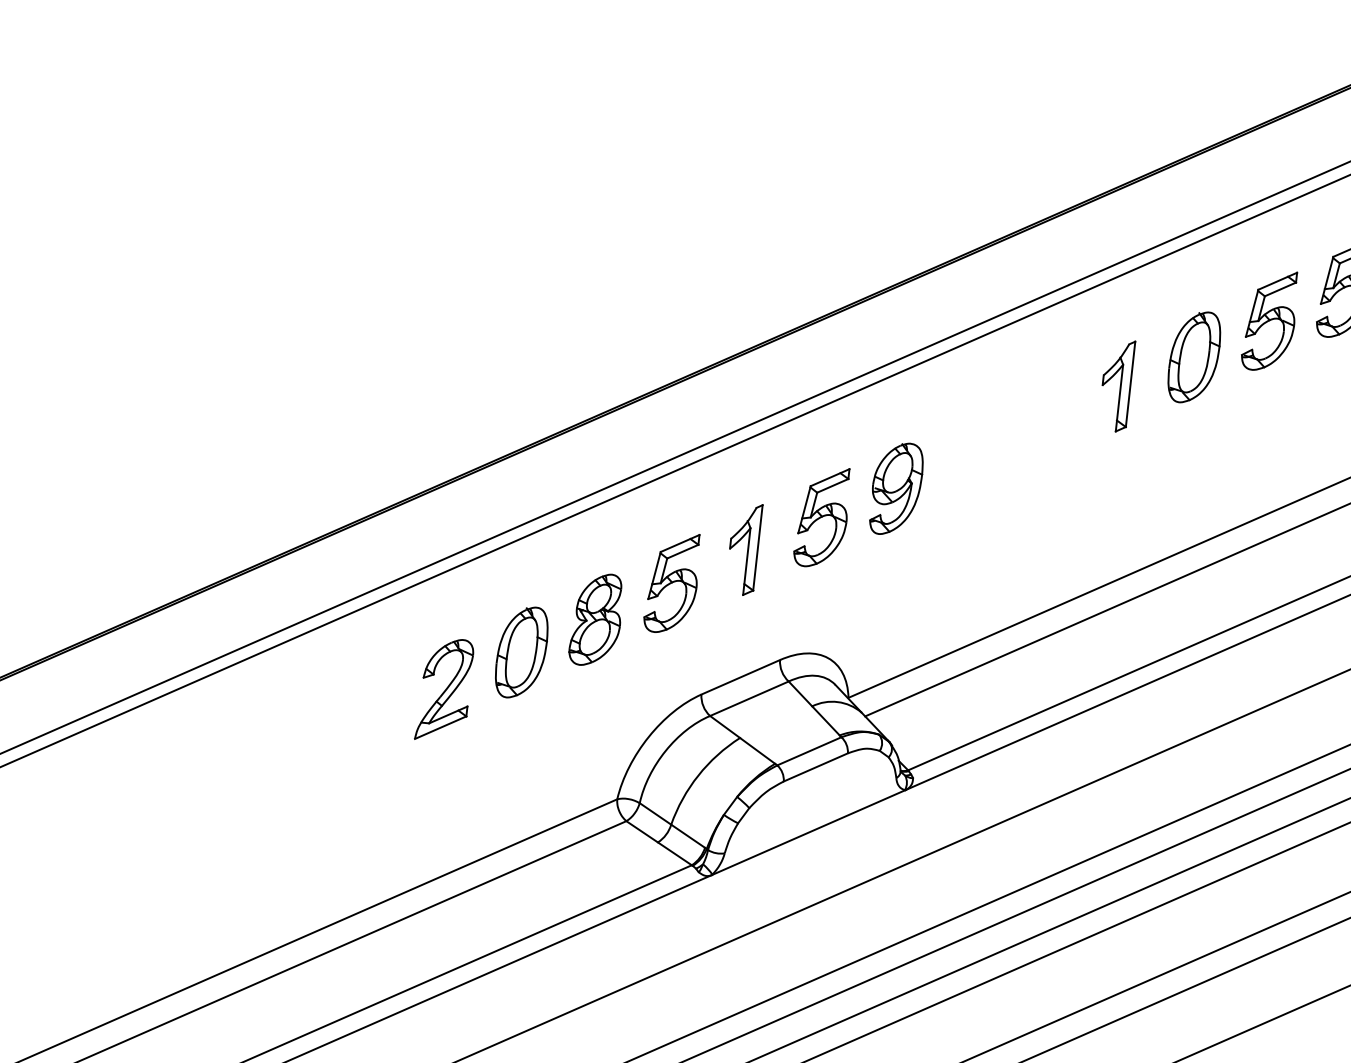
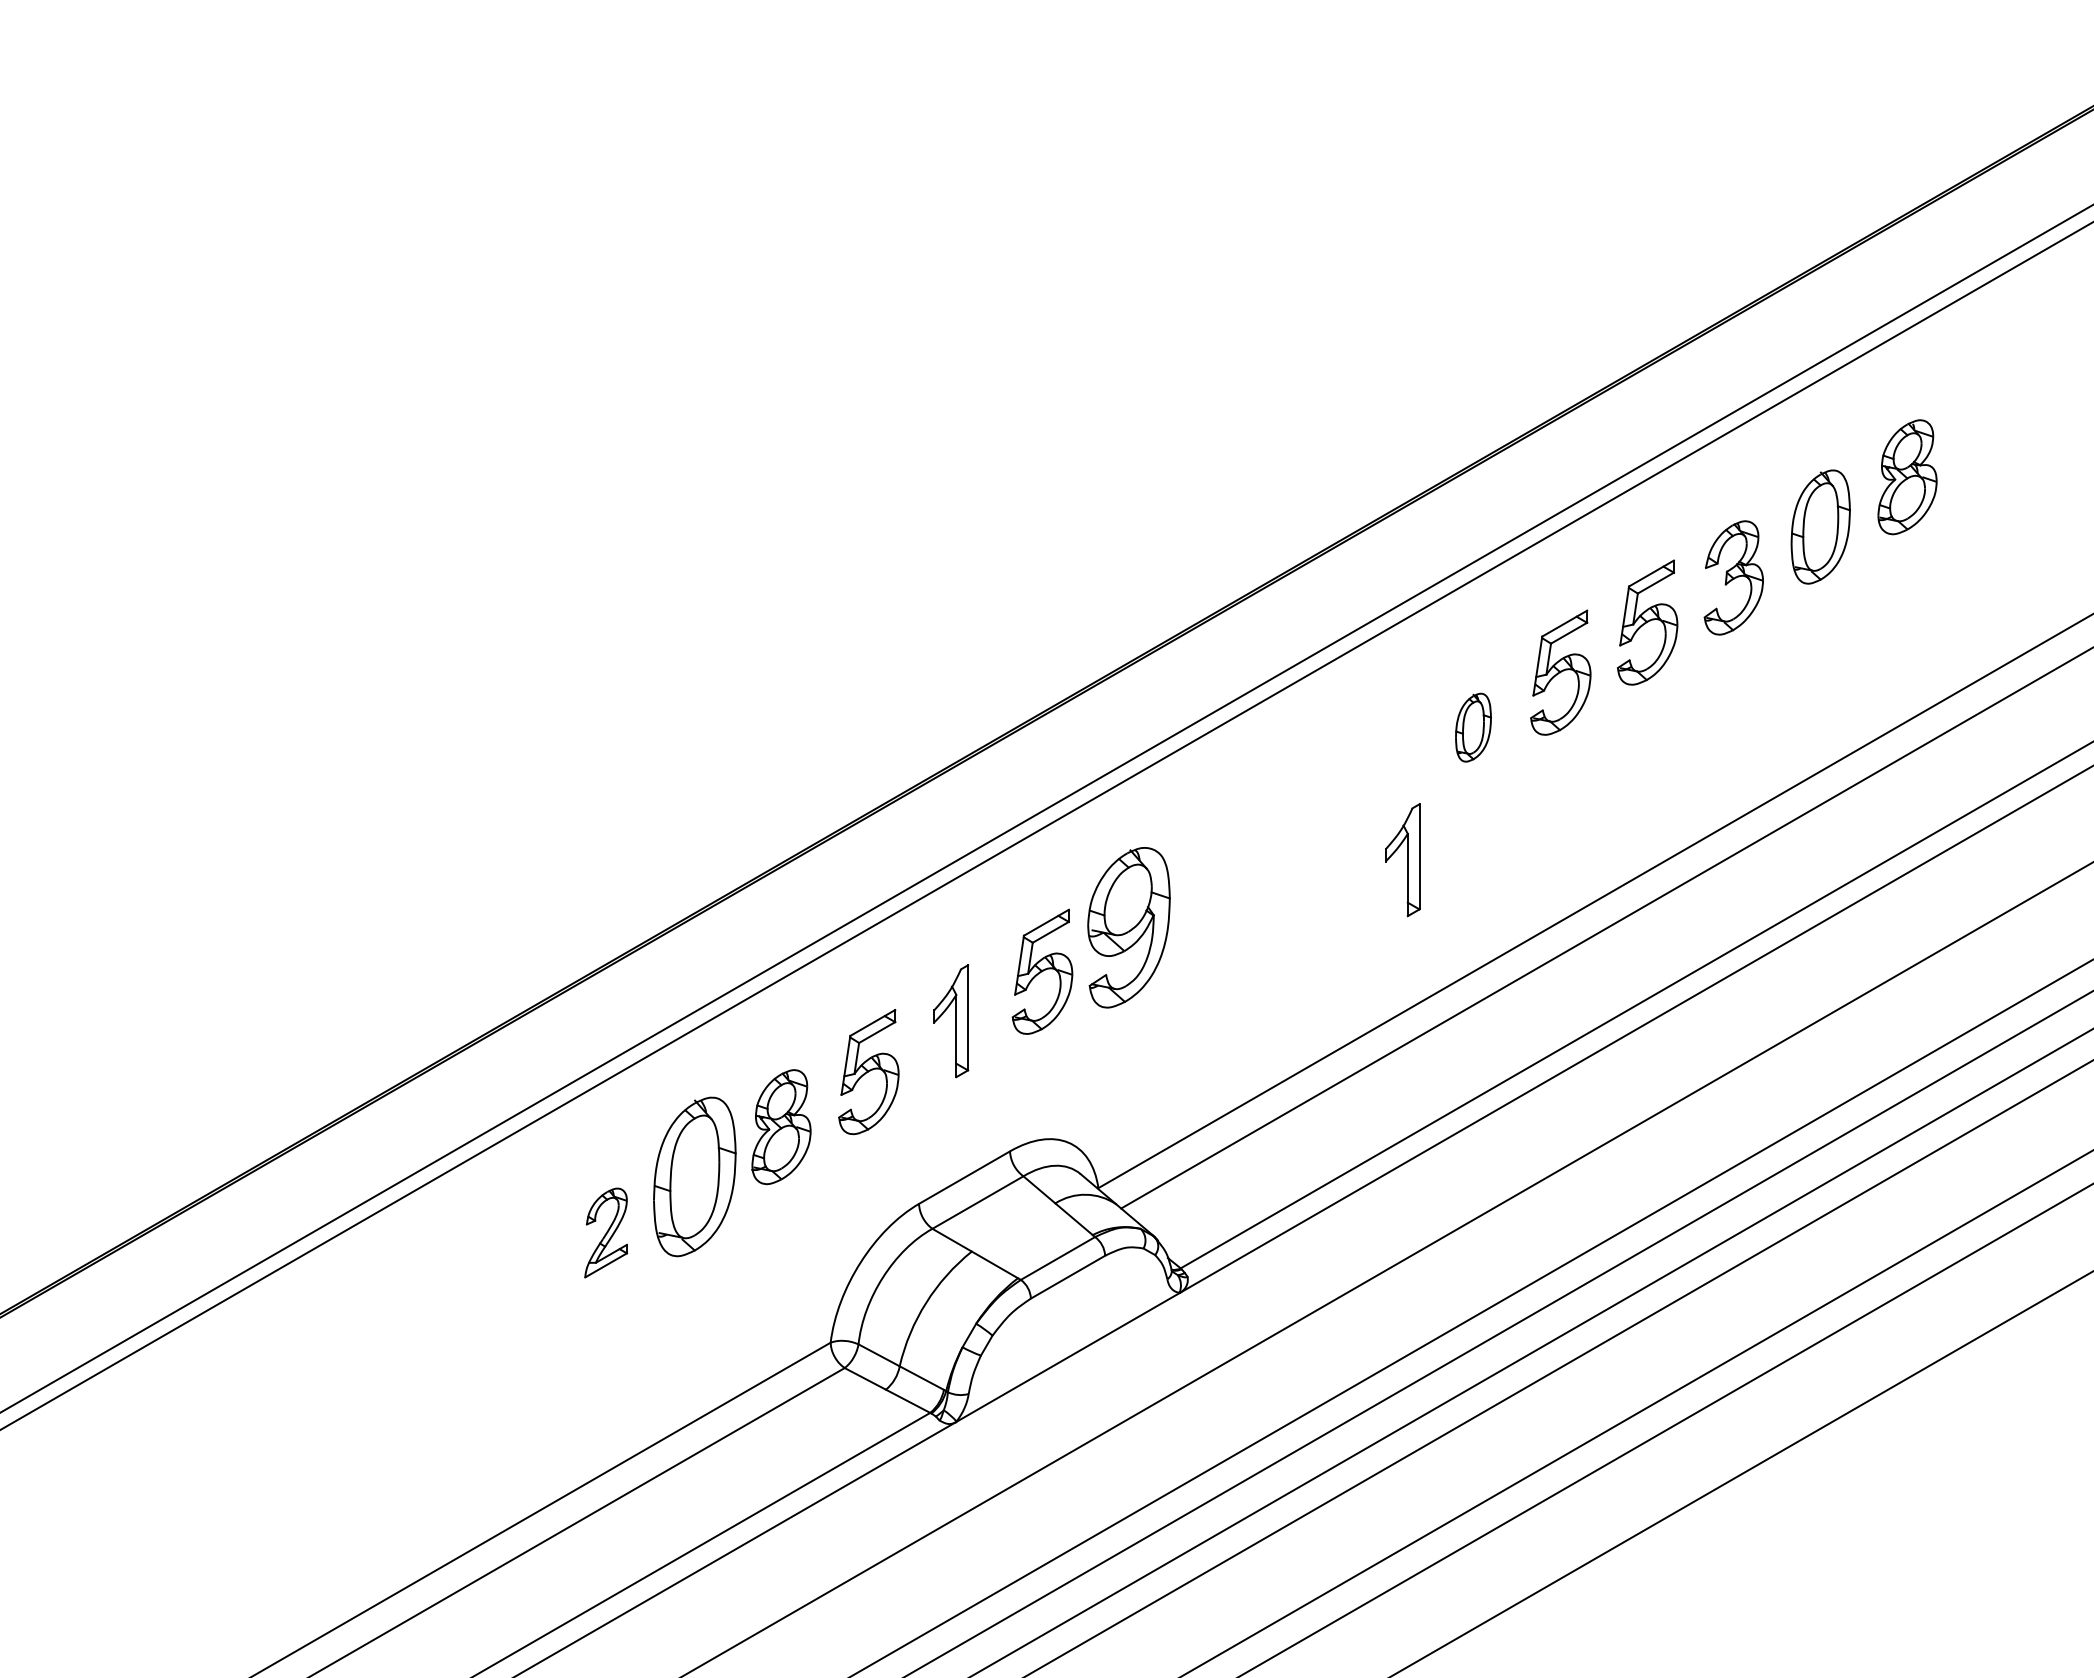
part: (1194, 357) -> (1473, 727), size x0.6
part: (1116, 385) -> (1402, 860), moved
part: (896, 488) -> (1128, 927), size x1.4
part: (521, 652) -> (694, 1176), size x1.4
part: (444, 689) -> (605, 1232), size x0.7

